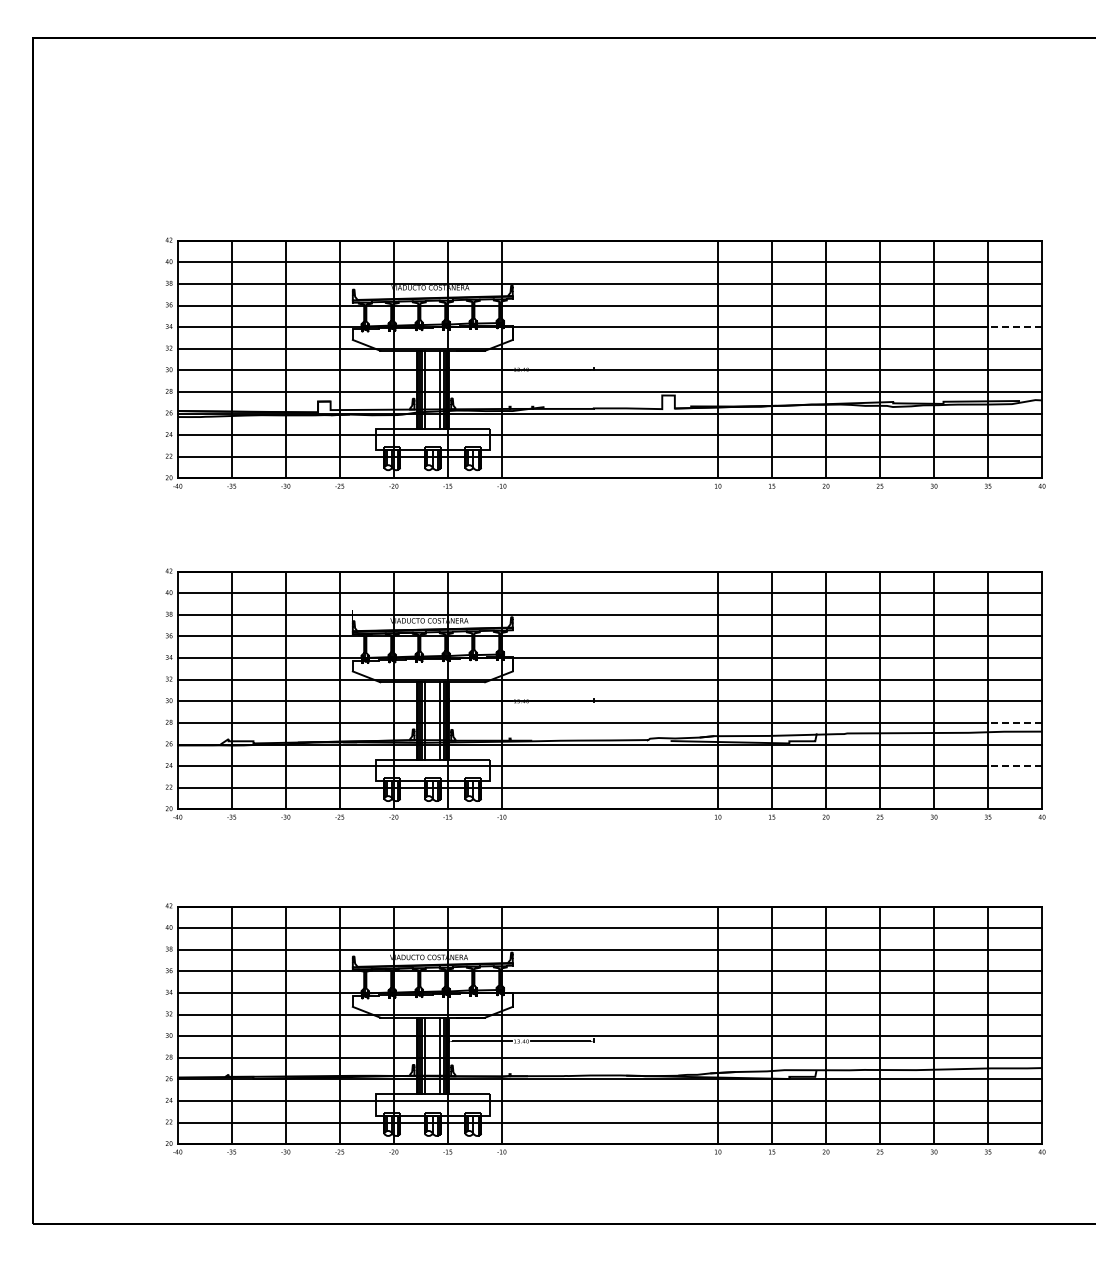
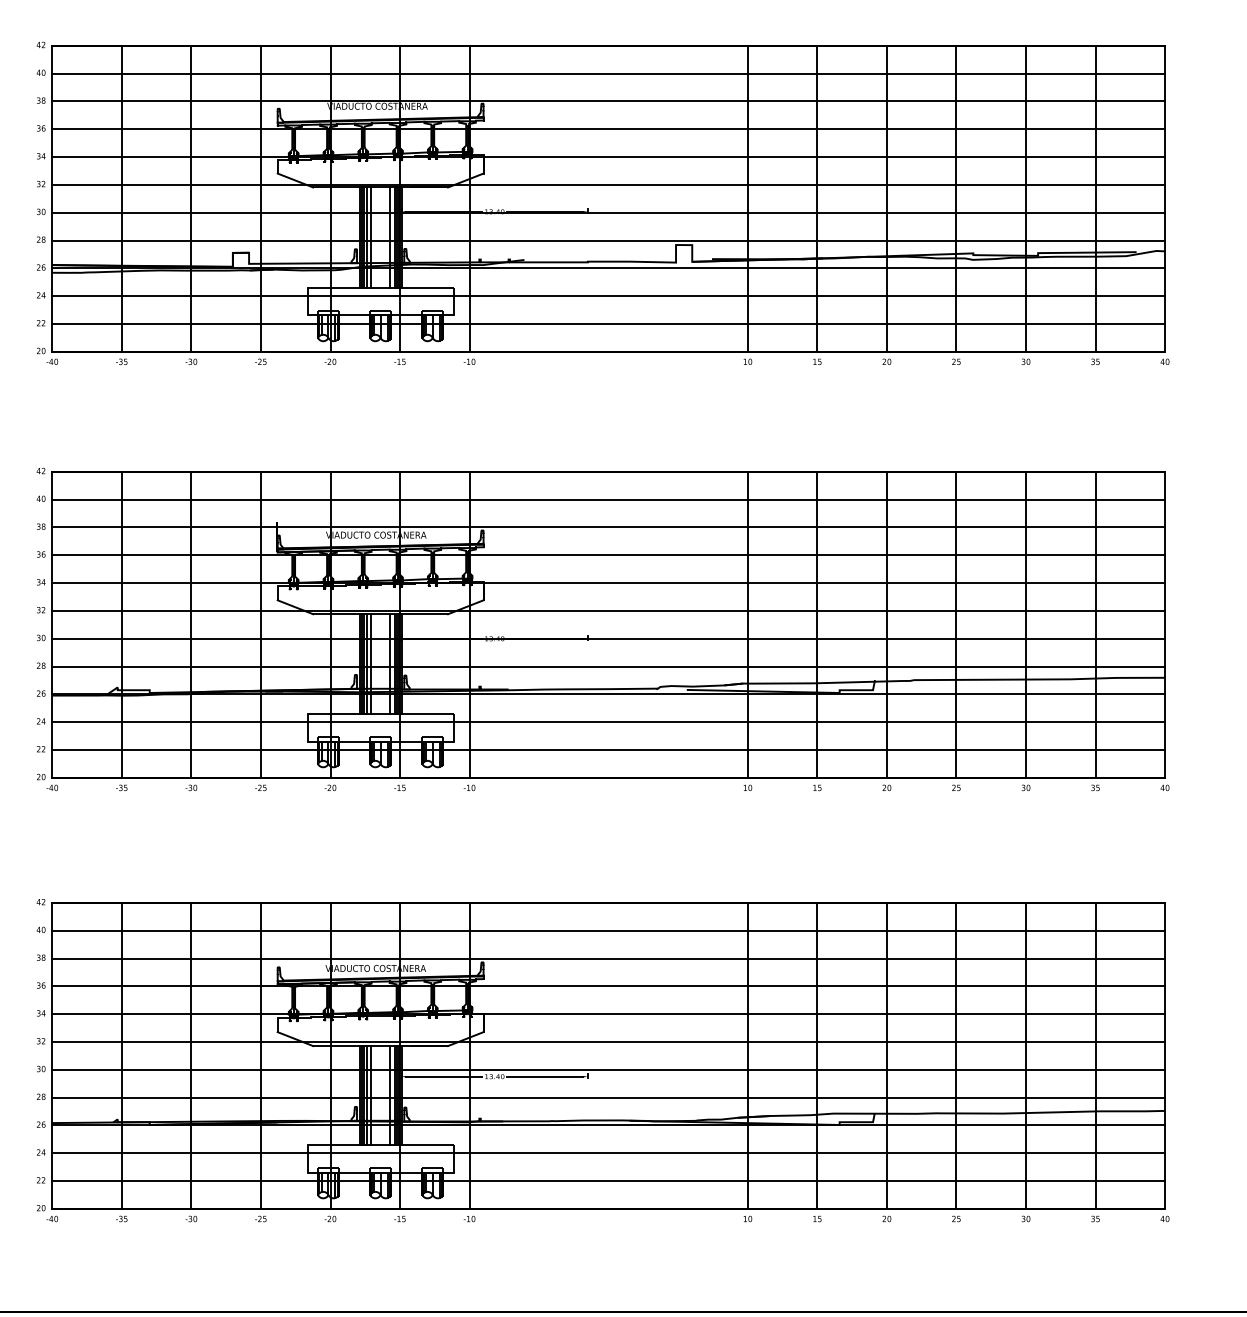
line: (1014, 327) -> (1129, 157), dashed -> solid
line: (1014, 722) -> (1129, 666), dashed -> solid
line: (1014, 766) -> (1129, 722), dashed -> solid

